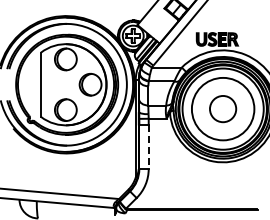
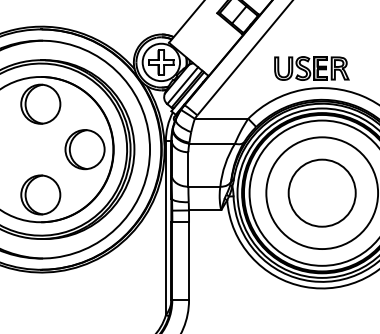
circle: (222, 108) -> (321, 192), size x1.43
line: (148, 147) -> (188, 261), dashed -> solid

